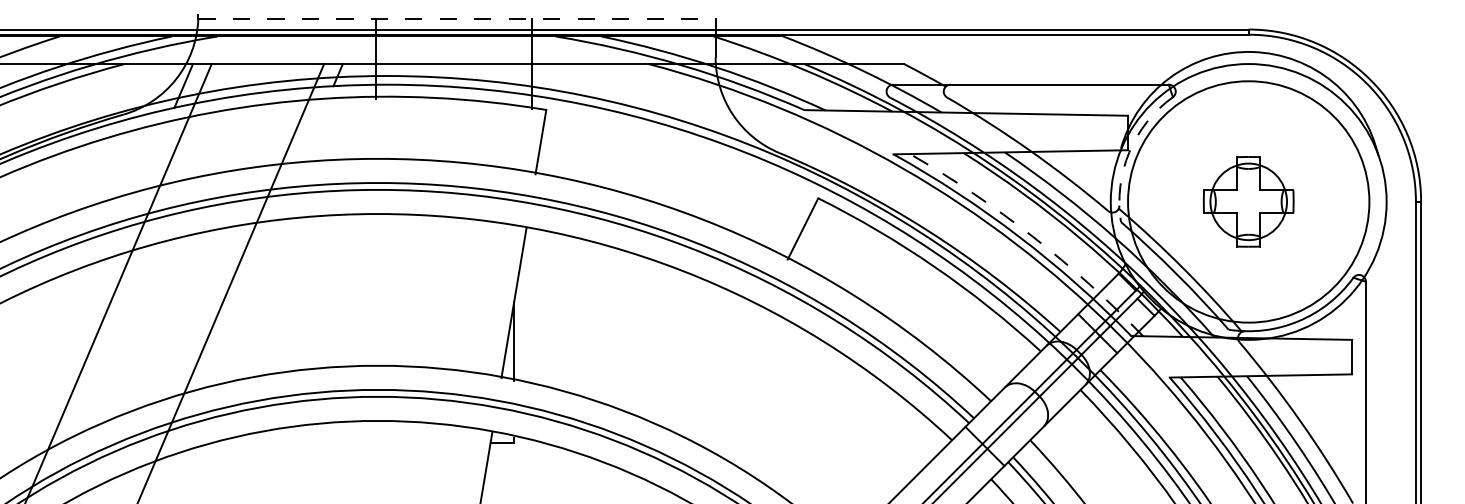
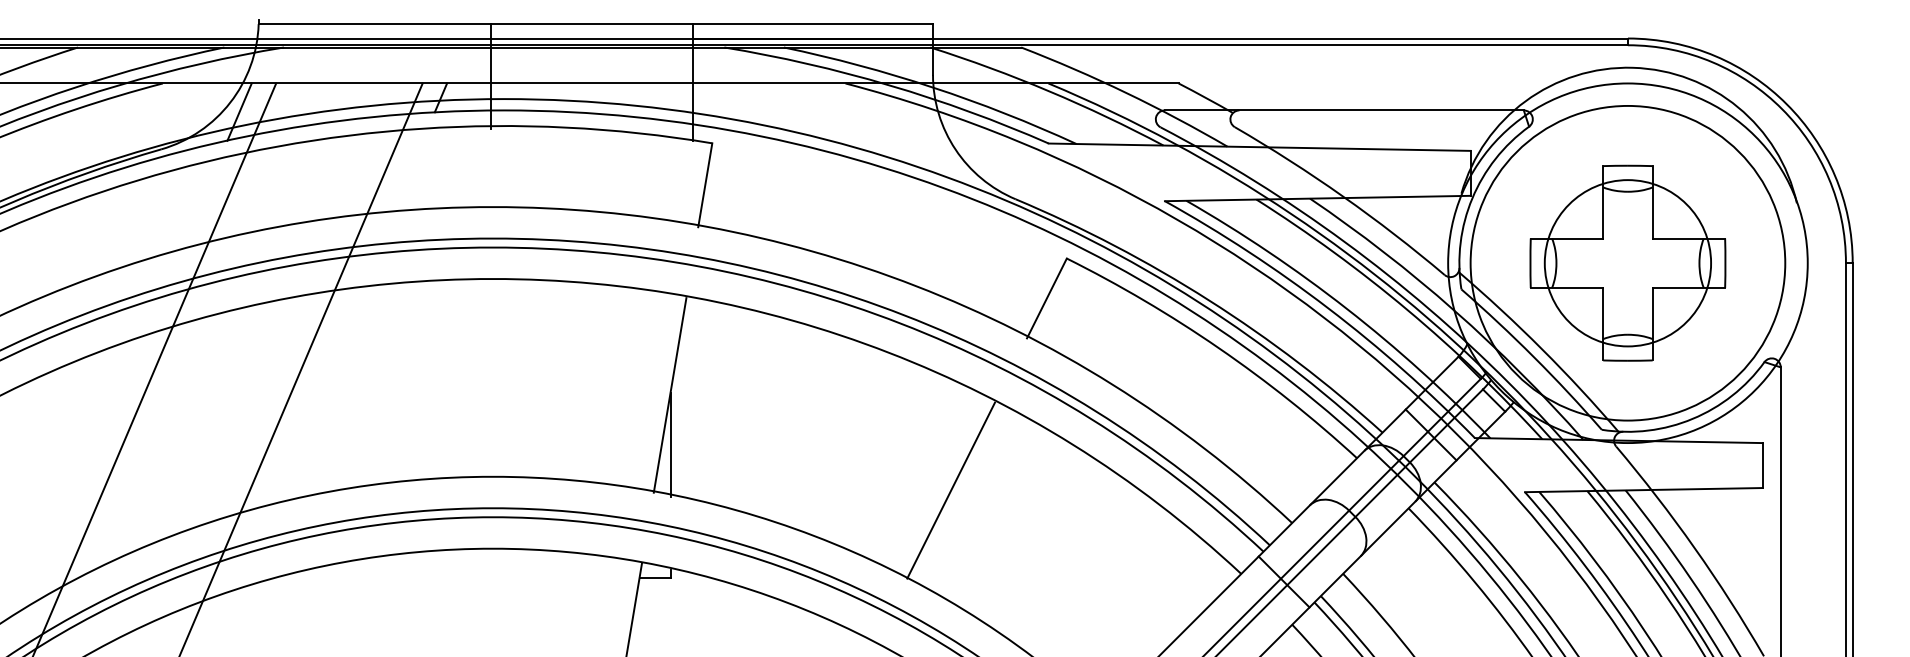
line: (457, 18) -> (596, 24), dashed -> solid
arc: (1129, 152) -> (1472, 198), dashed -> solid
part: (1248, 201) -> (1627, 262), size x1.67
arc: (1032, 236) -> (1346, 308), dashed -> solid
line: (729, 376) -> (950, 490), added

